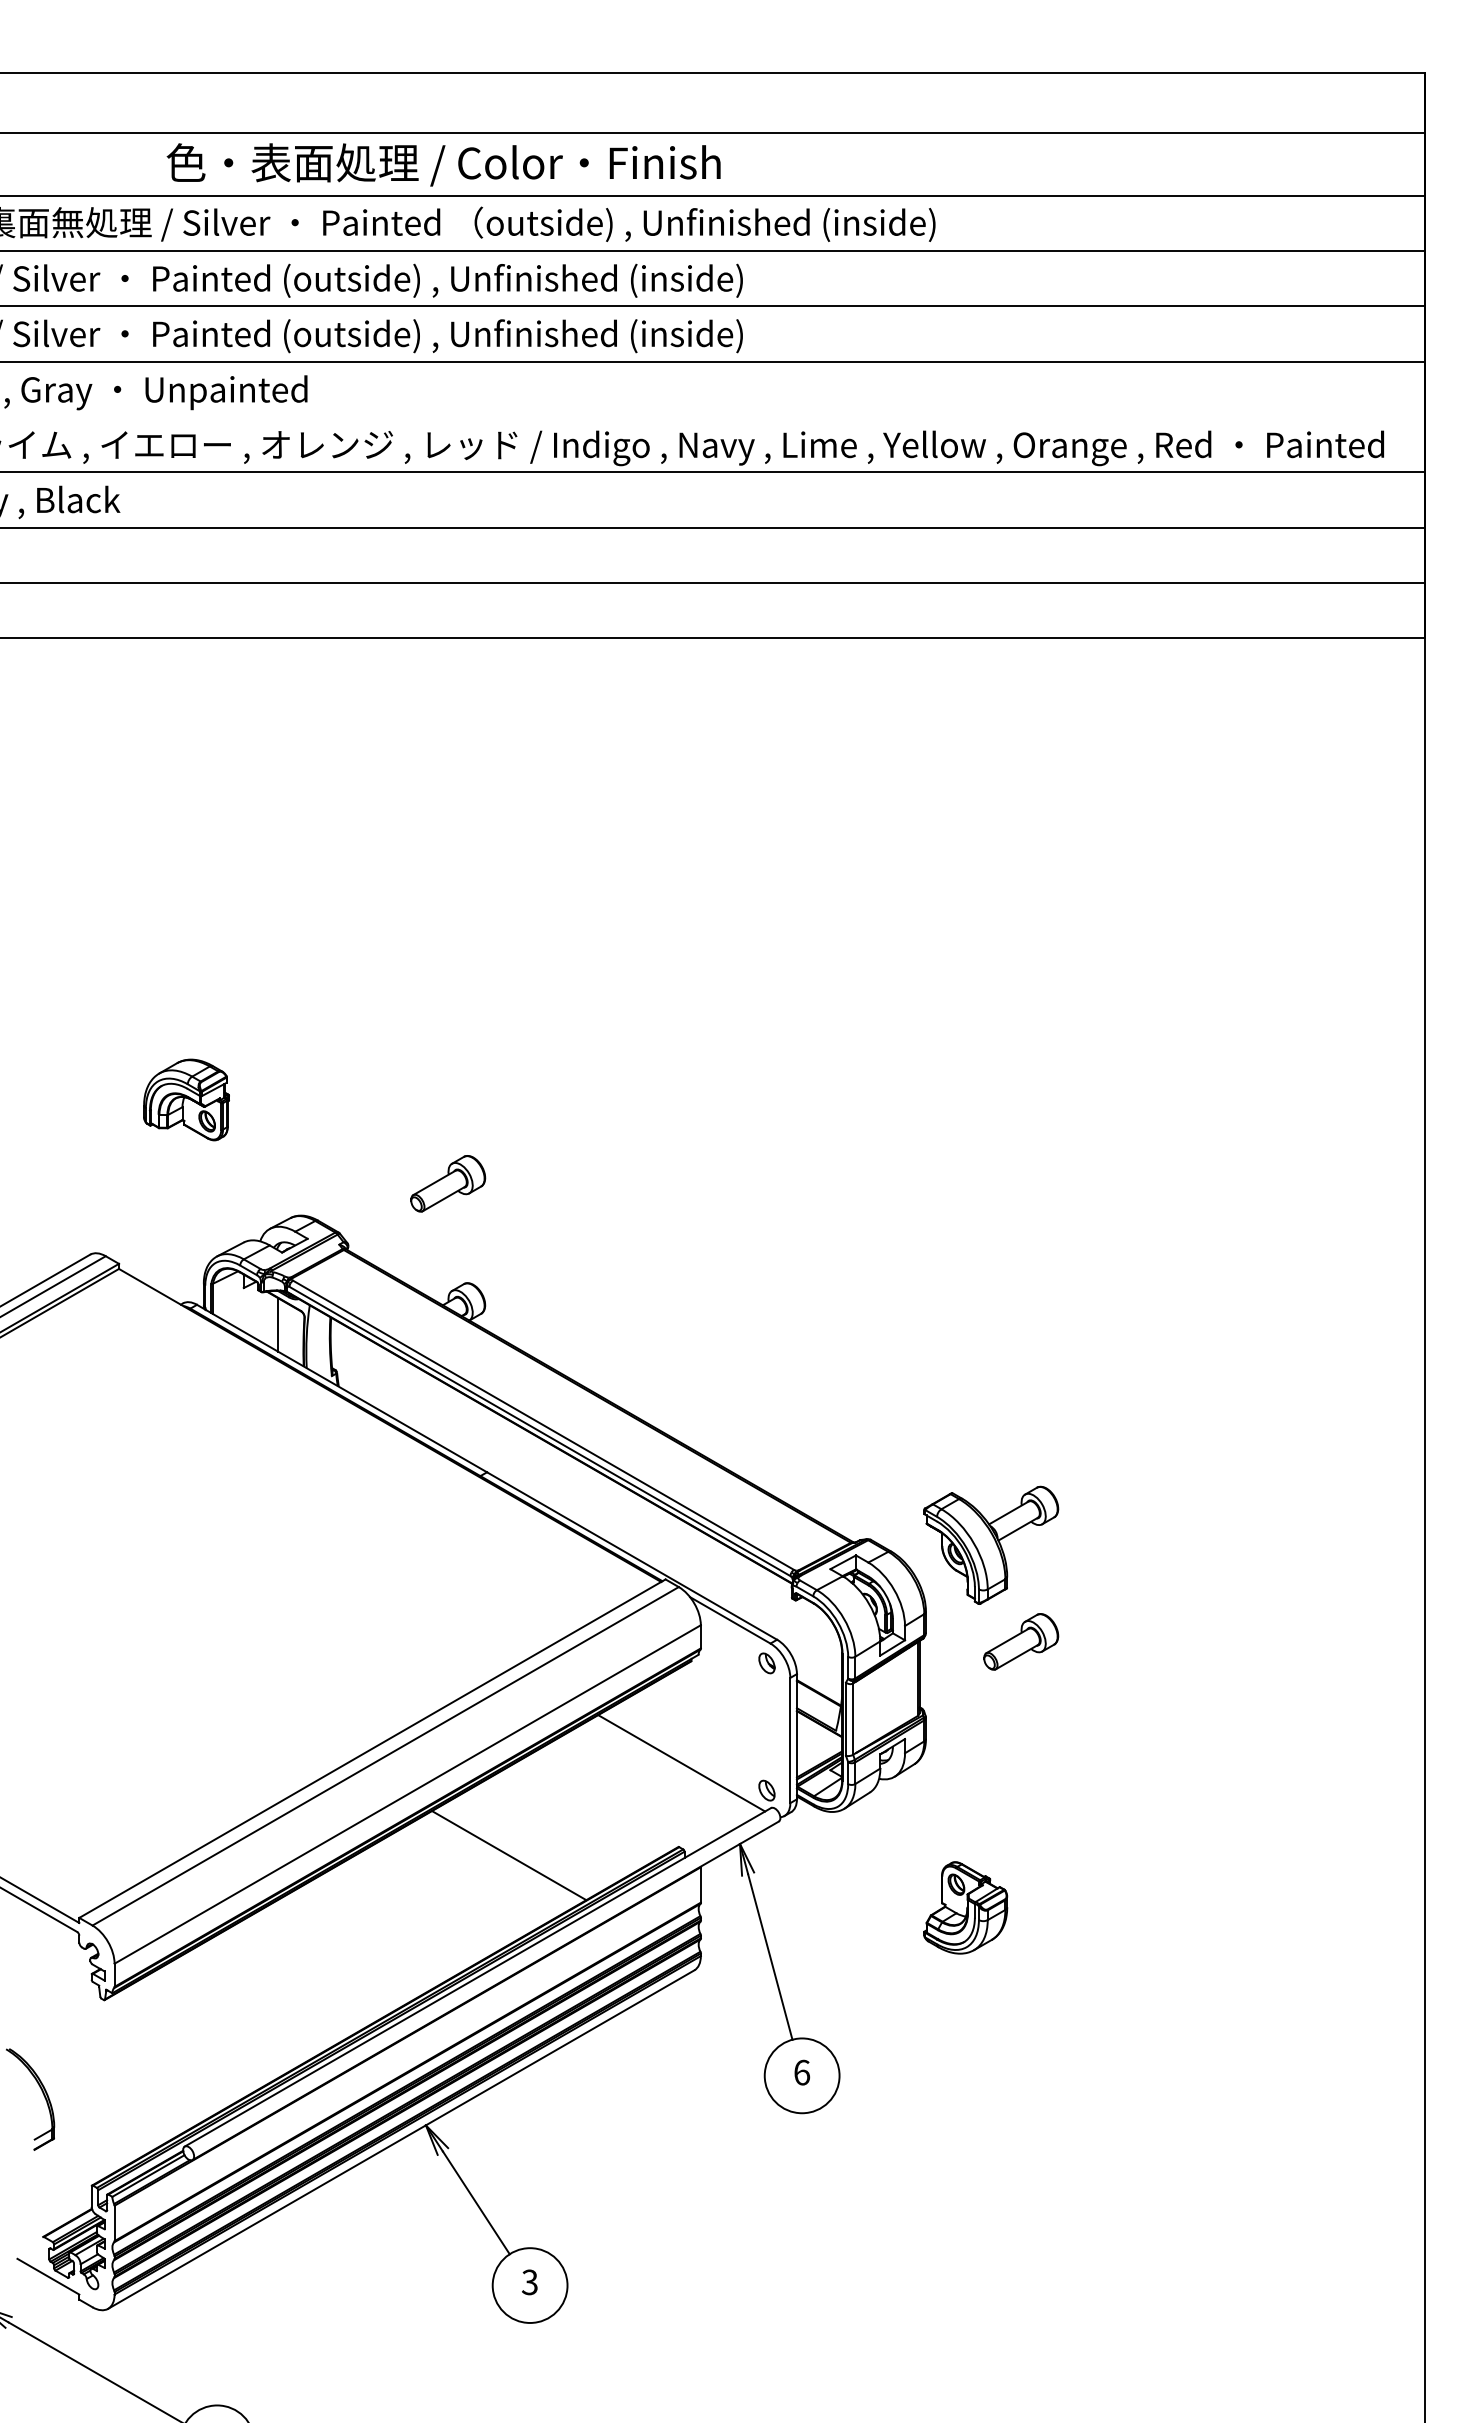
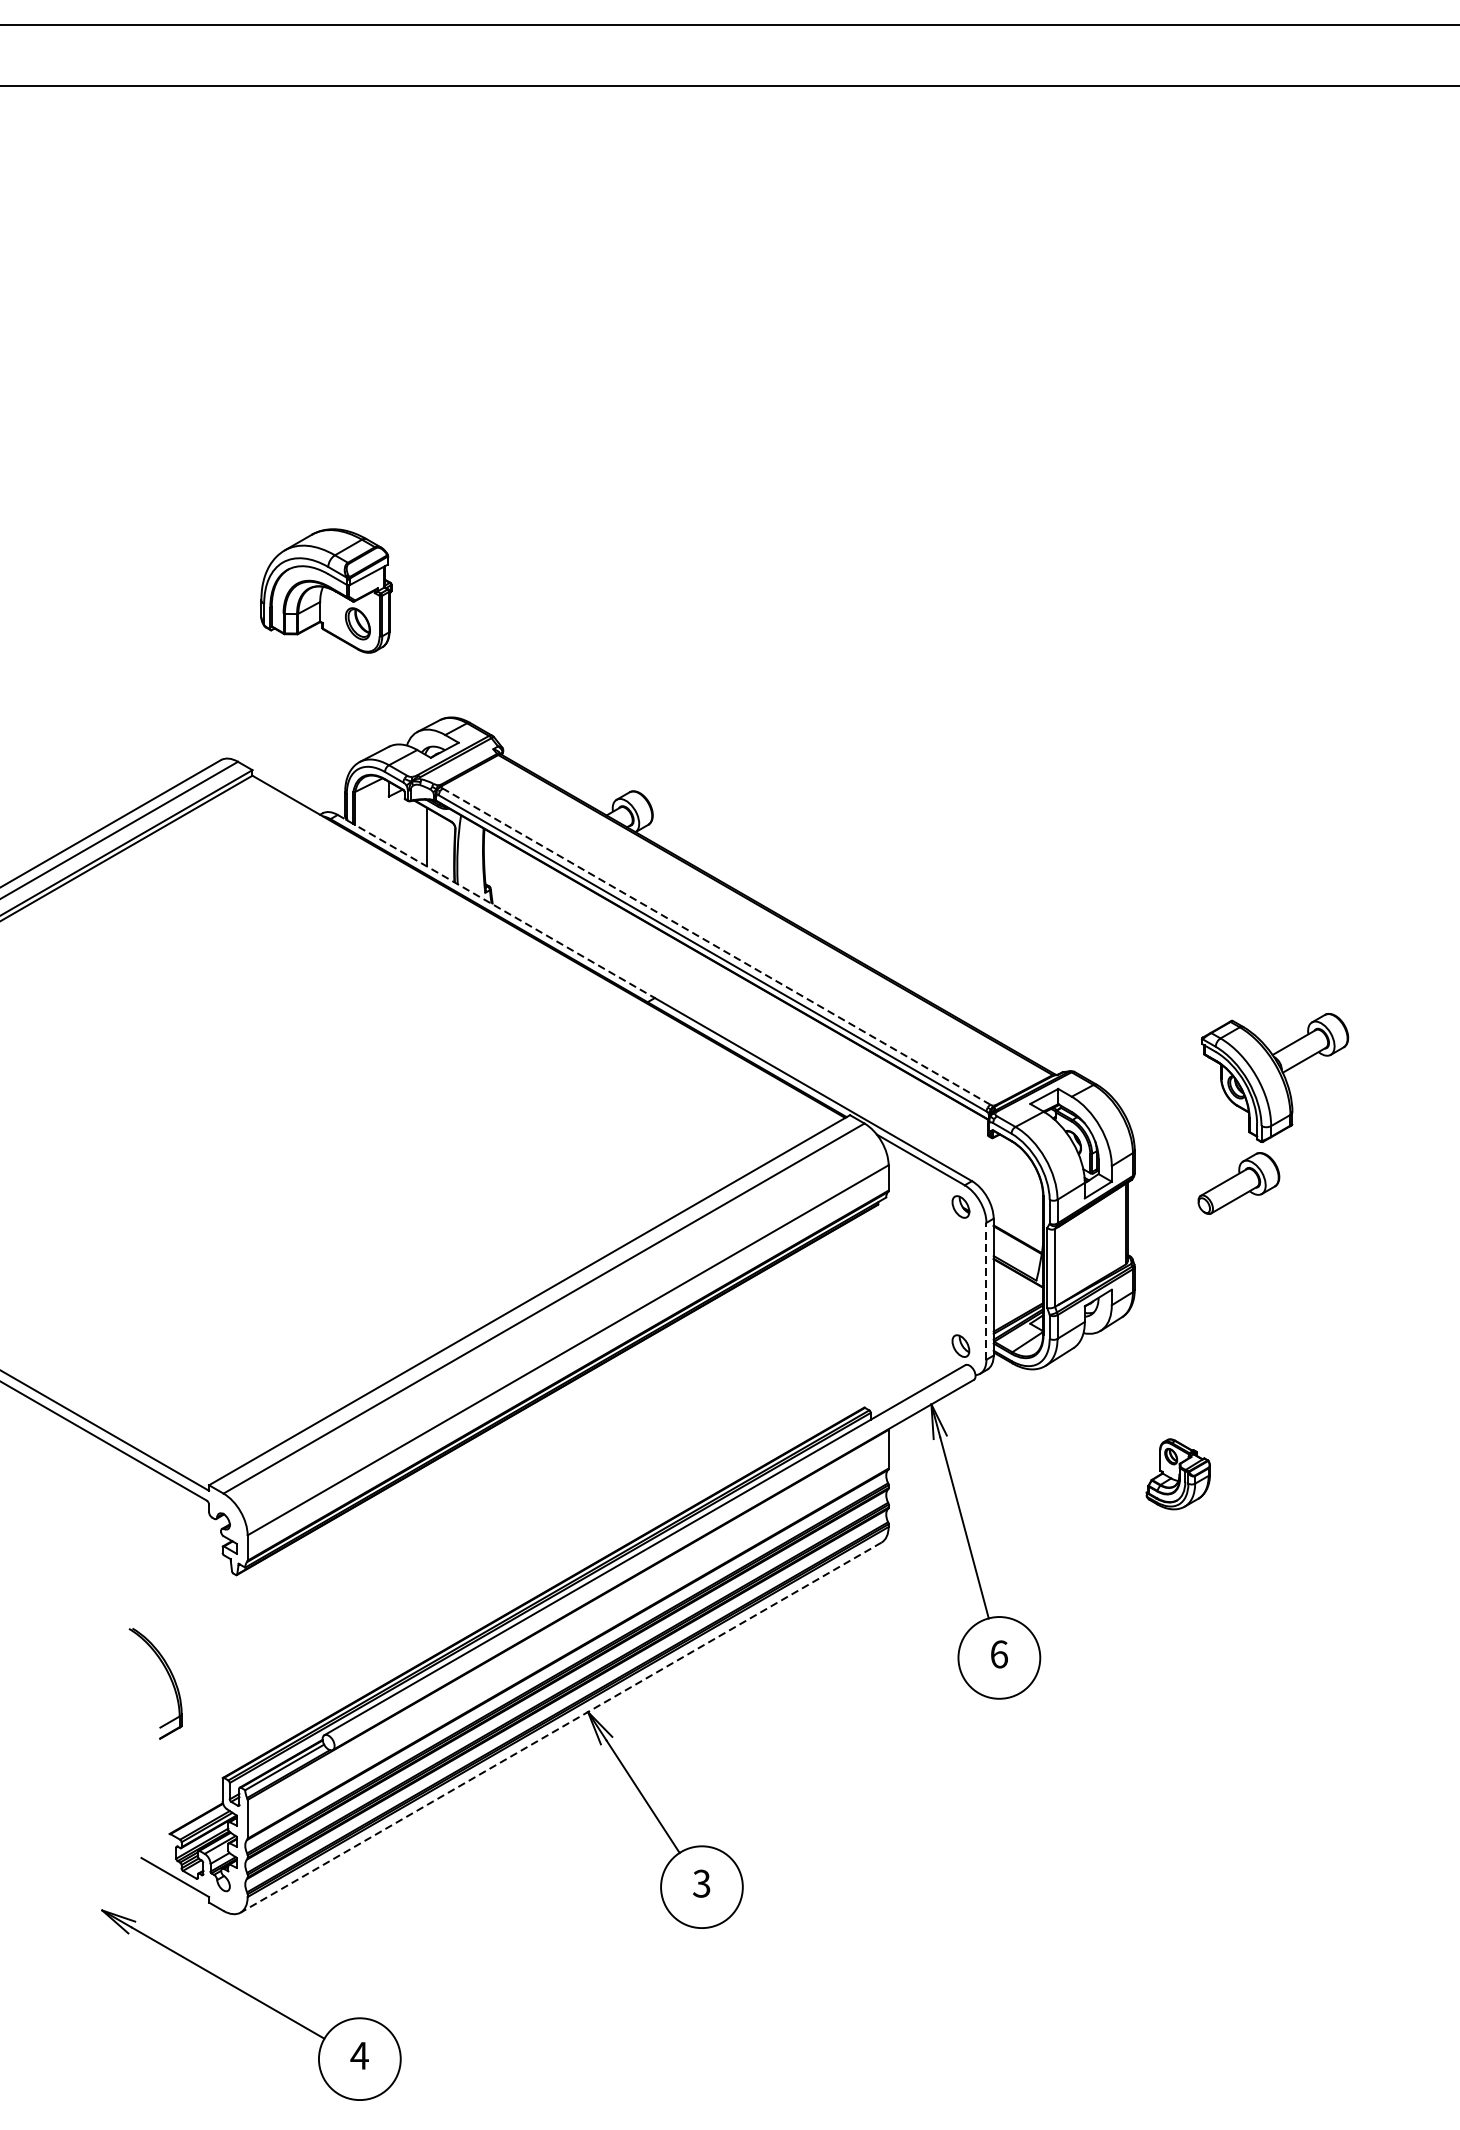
part: (186, 1099) -> (326, 590), size x1.4
part: (448, 1183) -> (612, 682), removed
line: (342, 1388) -> (496, 906), solid -> dashed
line: (543, 1425) -> (716, 946), solid -> dashed
part: (991, 1544) -> (1275, 1076), moved
line: (790, 1740) -> (986, 1291), solid -> dashed
line: (681, 1763) -> (867, 1316), removed
line: (509, 1855) -> (679, 1417), removed
part: (965, 1907) -> (1177, 1473), size x0.7
line: (400, 2139) -> (560, 1727), solid -> dashed

